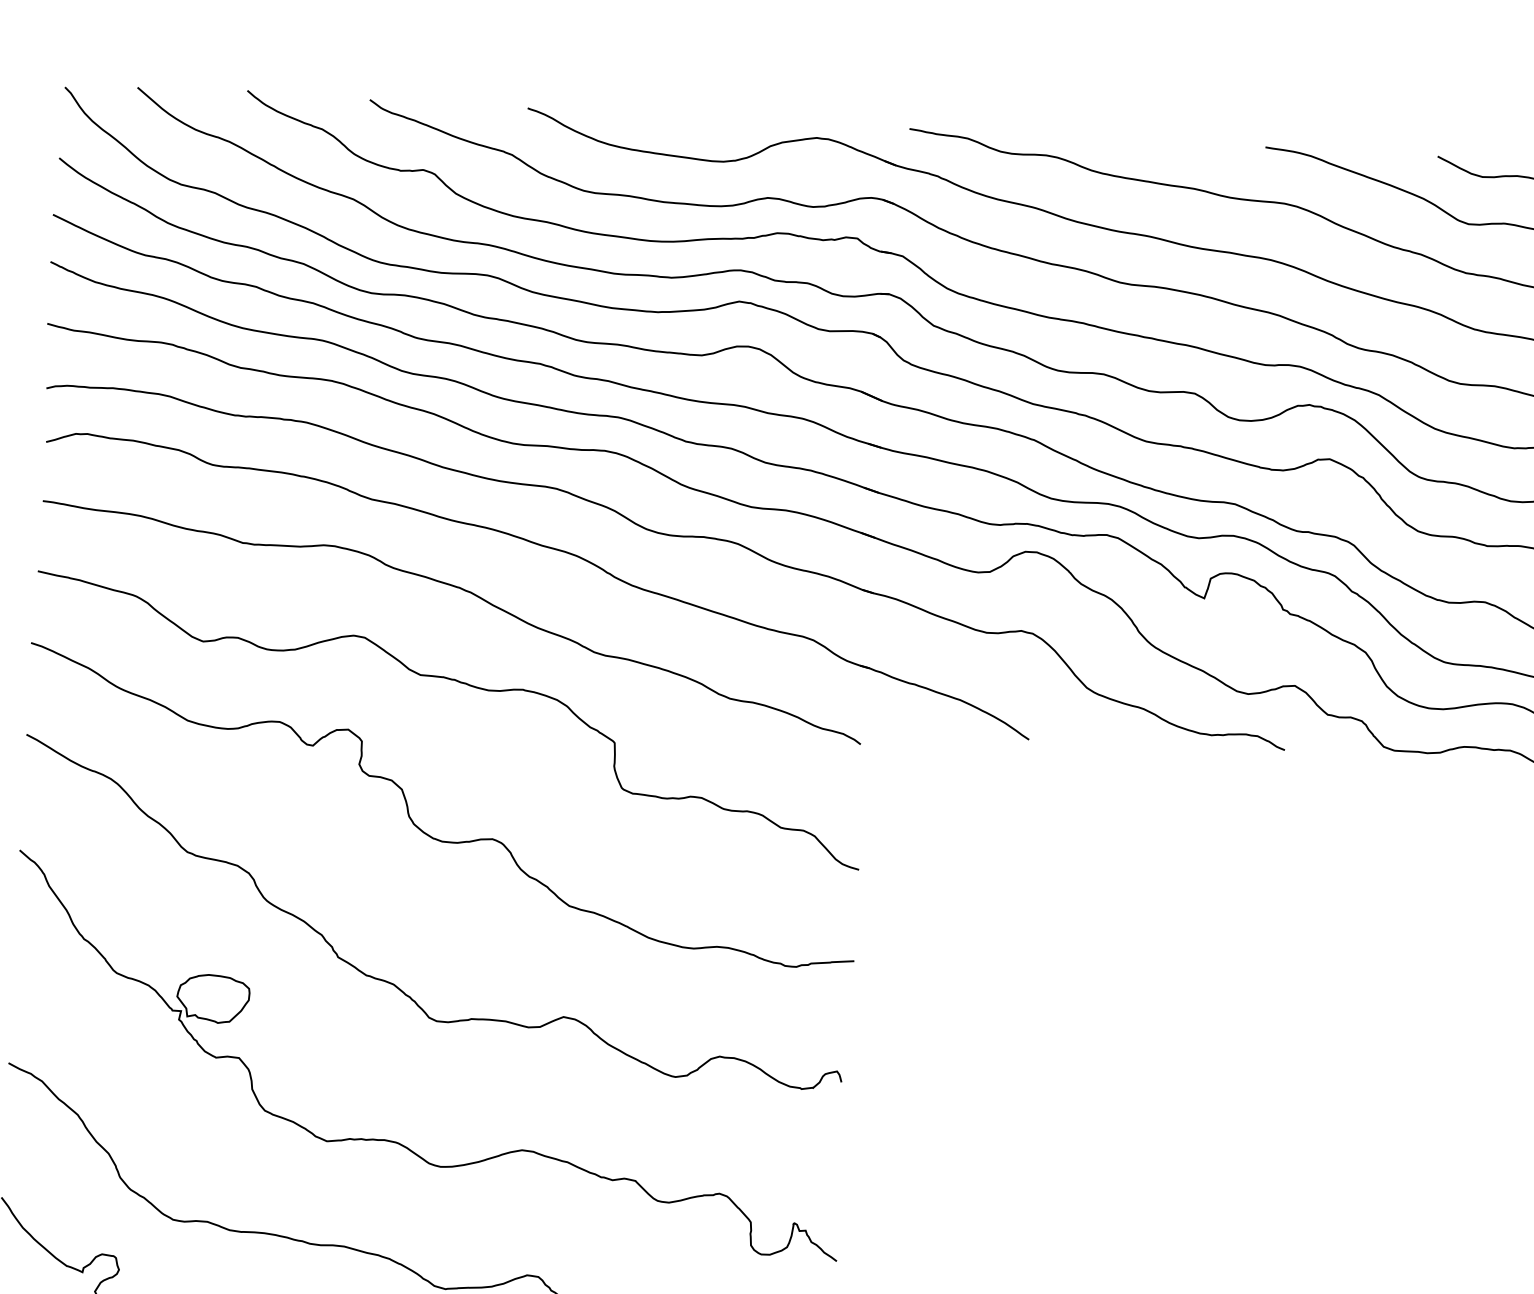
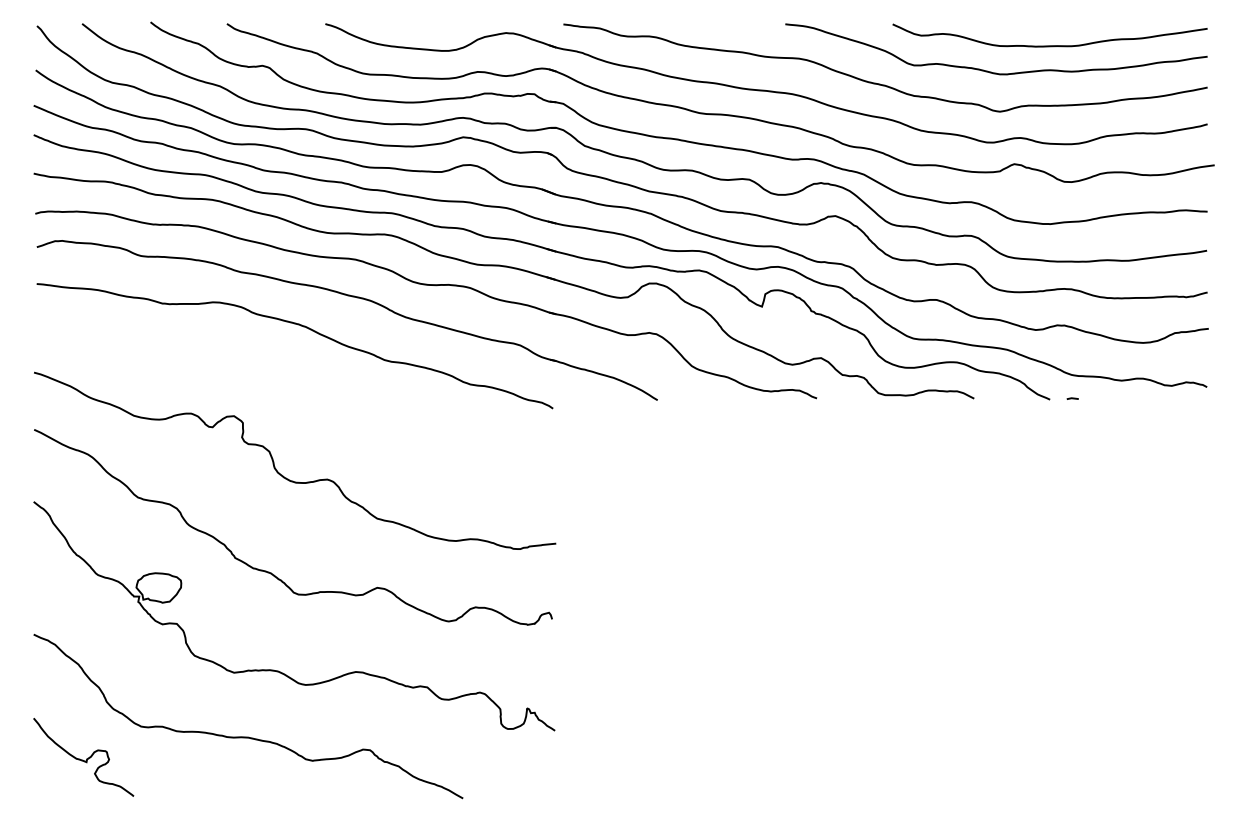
curve: (460, 684) -> (302, 384), removed

